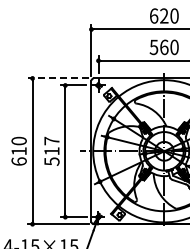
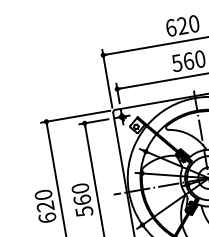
line: (58, 78) -> (75, 116), dashed -> solid
text: (51, 145) -> (80, 193), 517 -> 560
text: (18, 151) -> (44, 206), 610 -> 620

